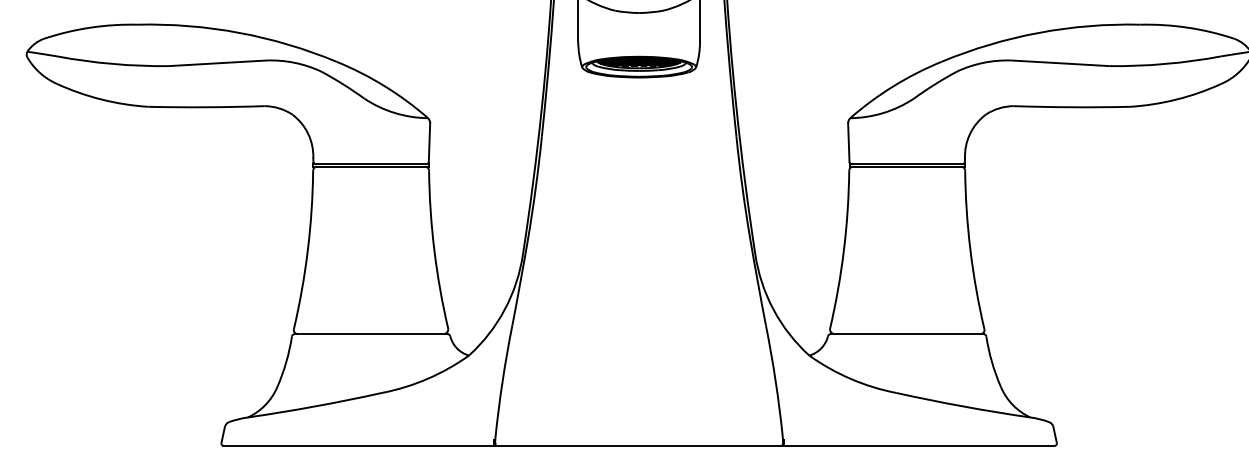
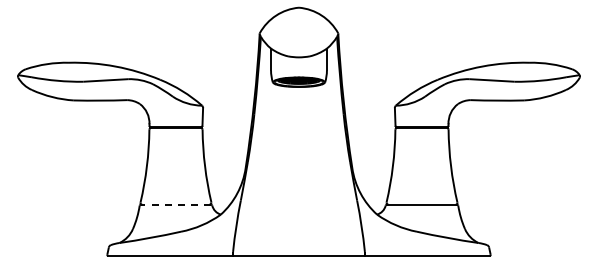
line: (370, 333) -> (175, 204), solid -> dashed

